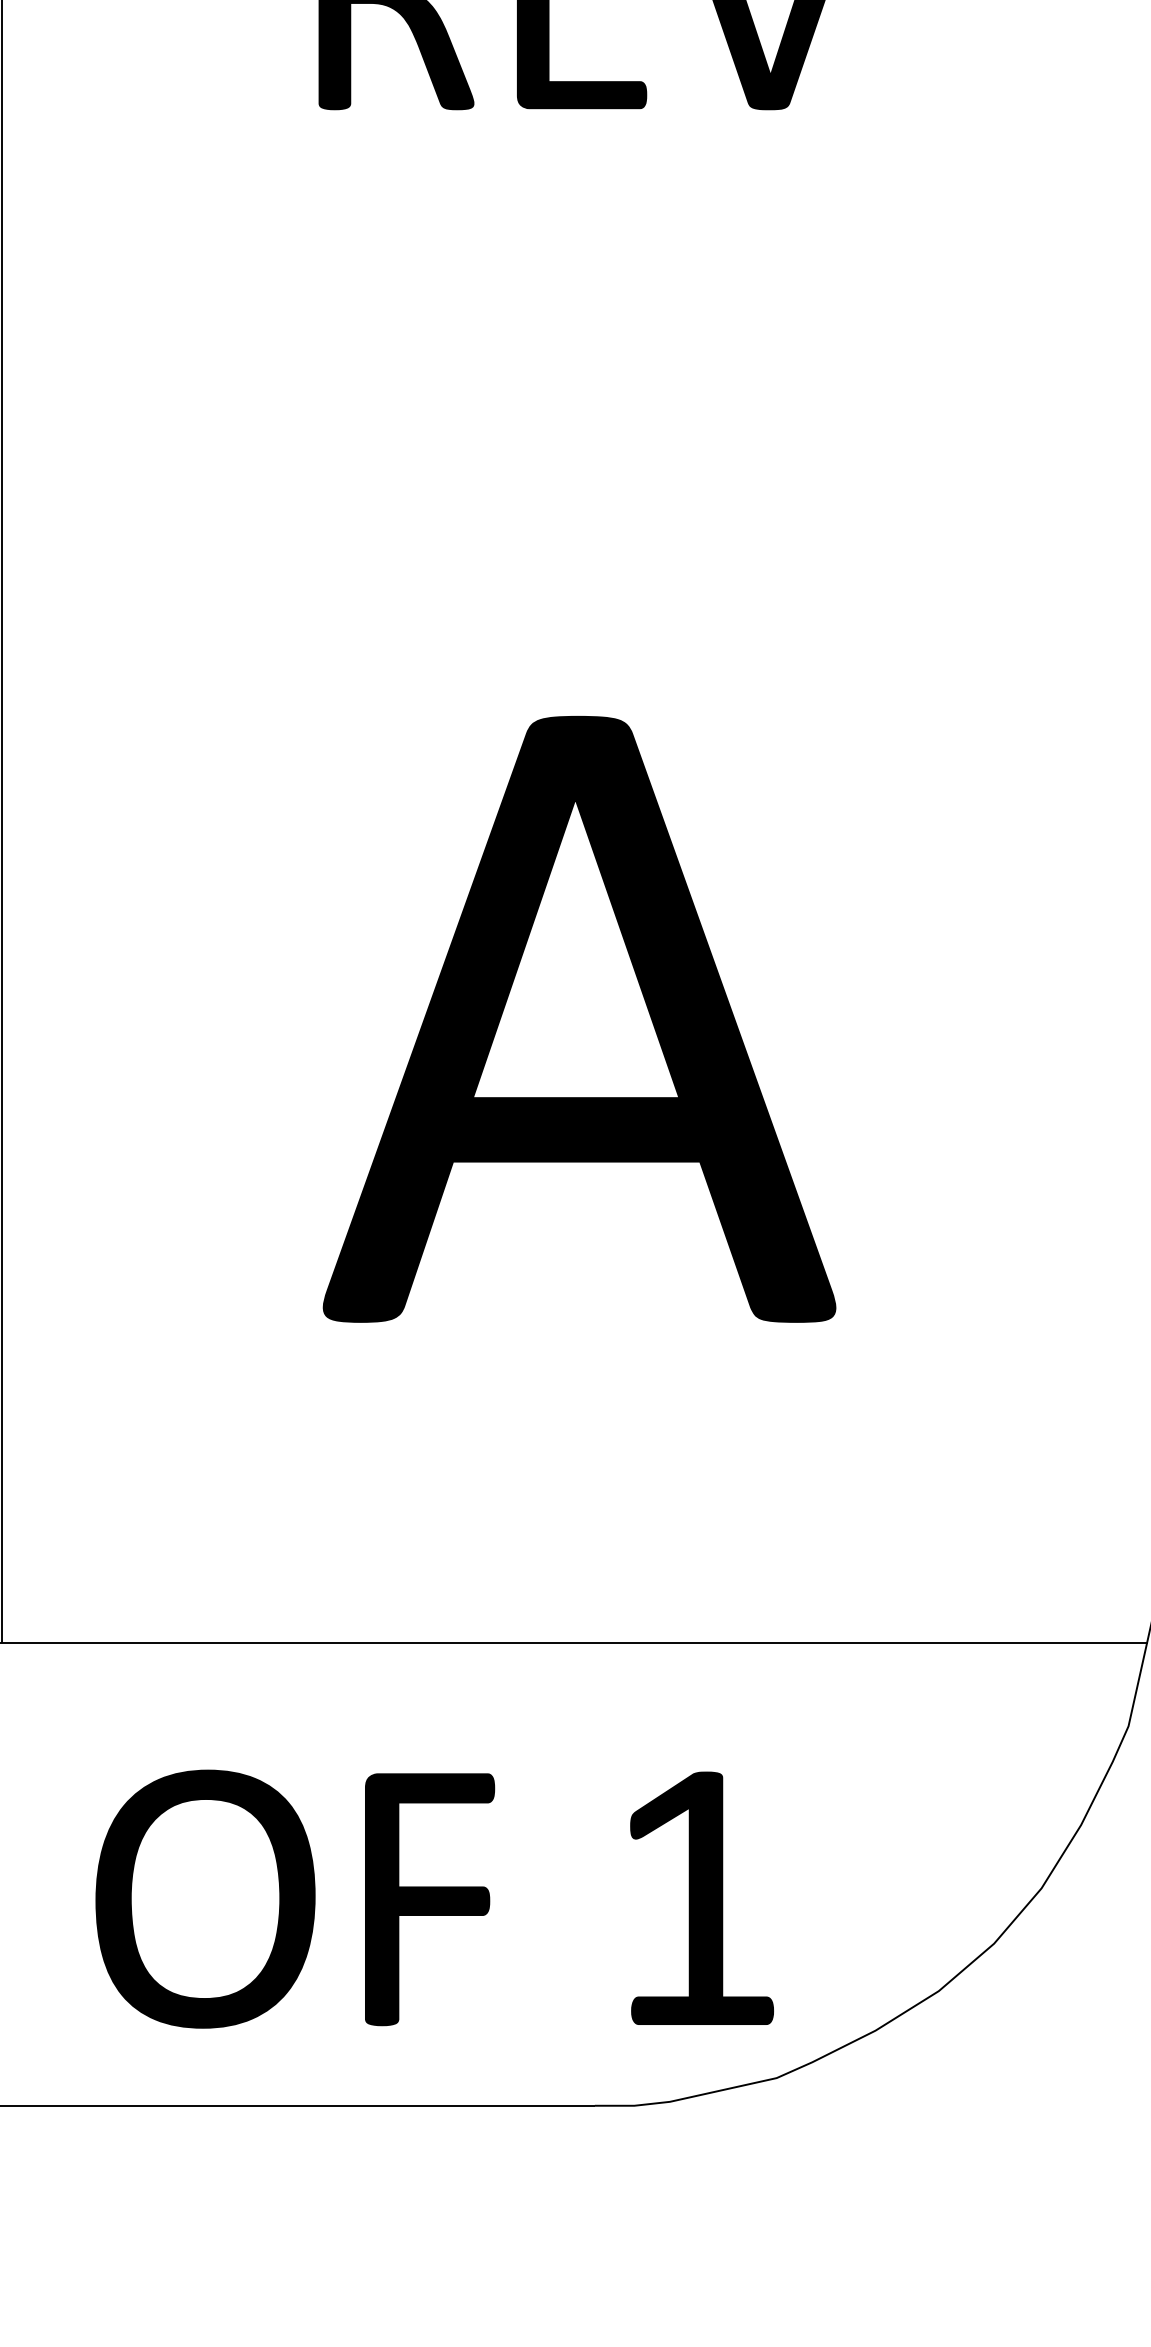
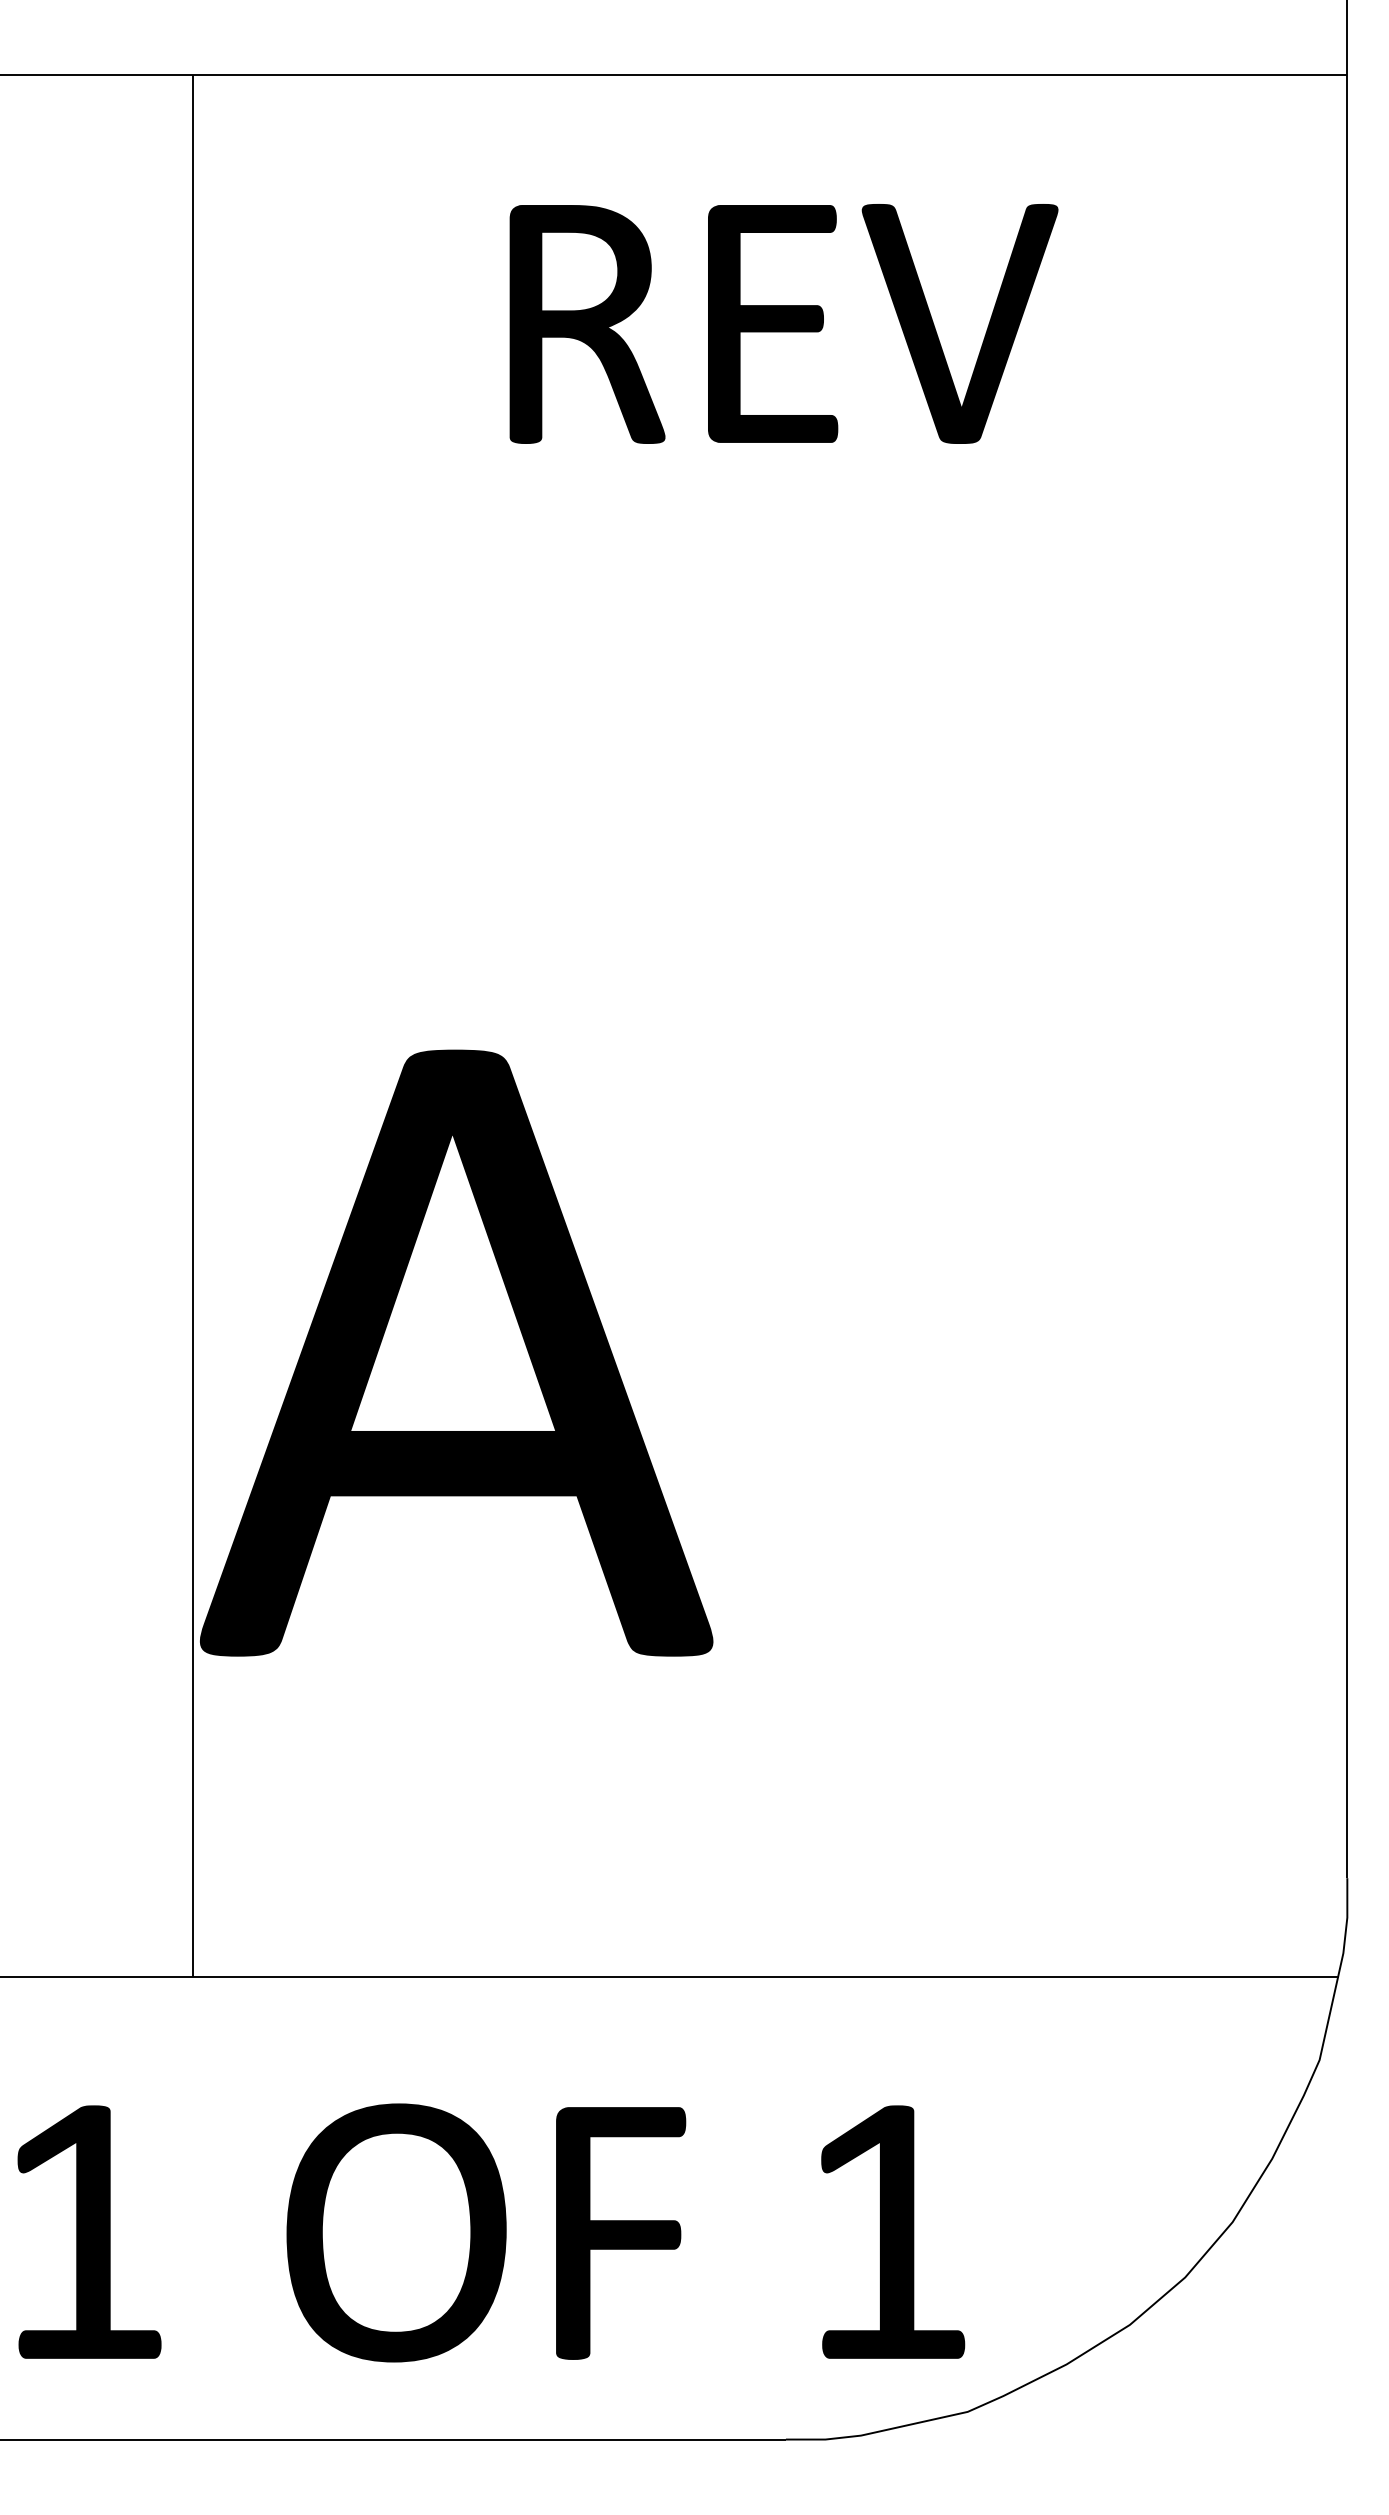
part: (579, 1018) -> (456, 1352), moved

